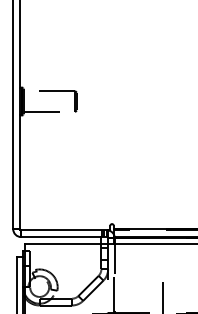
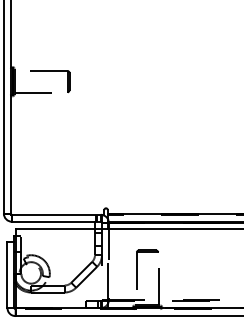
part: (142, 283) -> (137, 269), added

